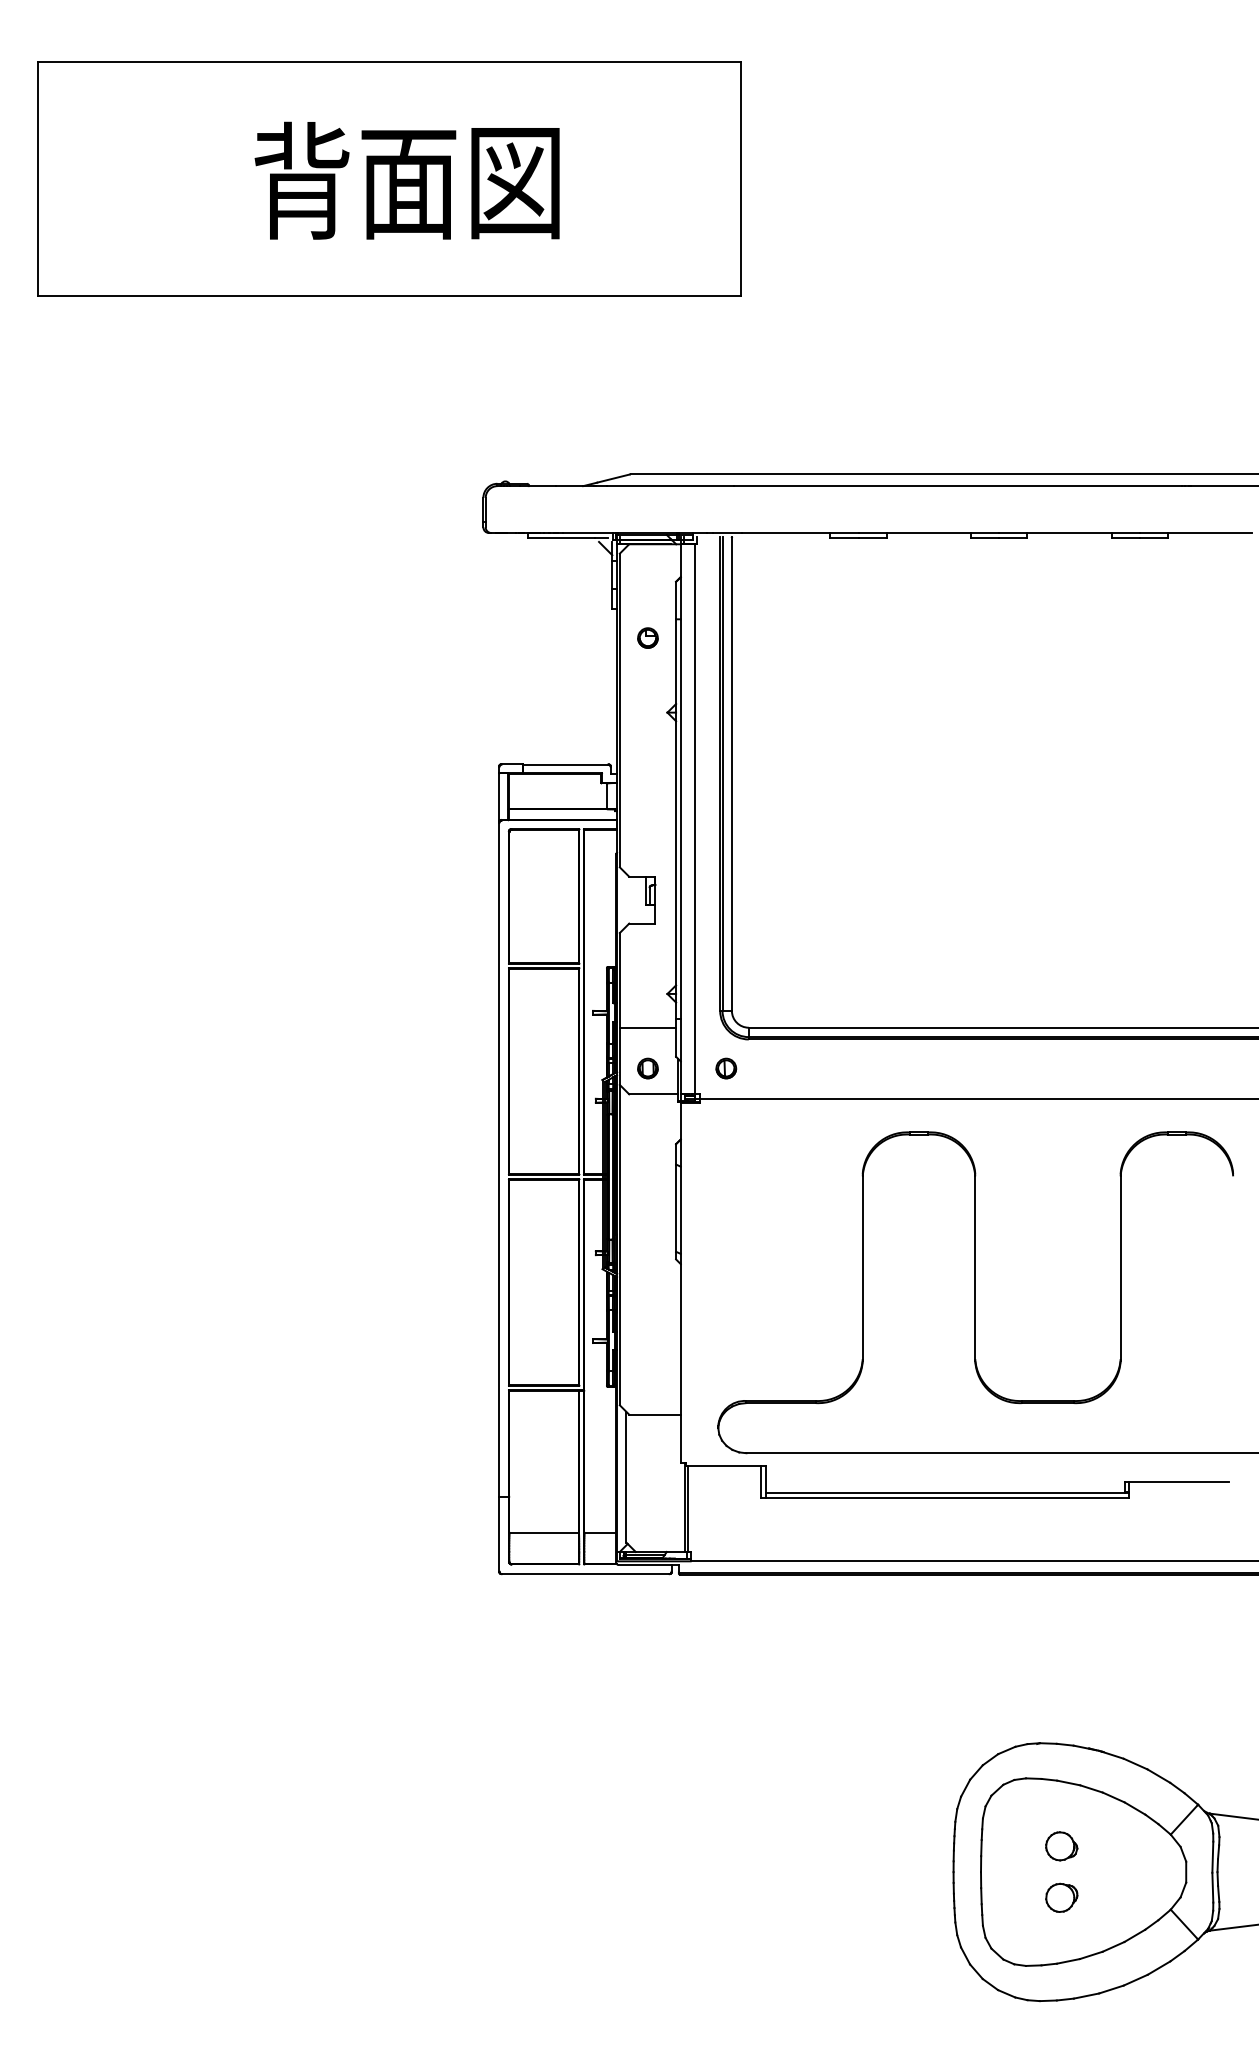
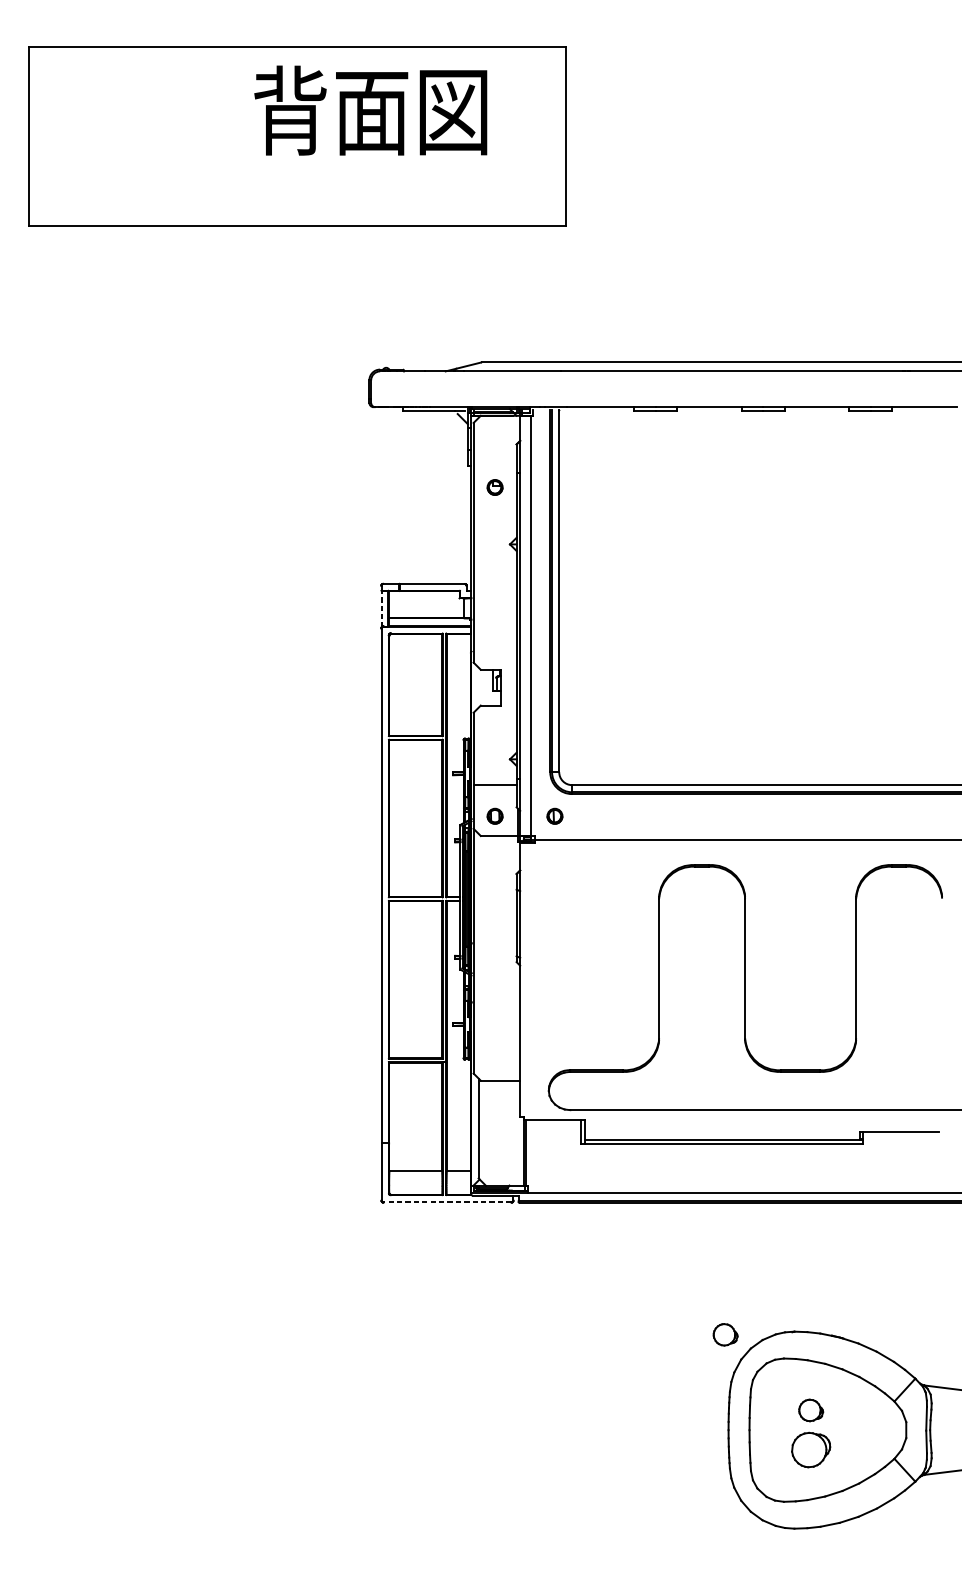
text: (406, 180) -> (370, 110), moved
line: (499, 797) -> (381, 609), solid -> dashed
line: (585, 1574) -> (447, 1202), solid -> dashed
part: (949, 1747) -> (725, 1334), added
part: (1061, 1897) -> (811, 1449), size x1.6

